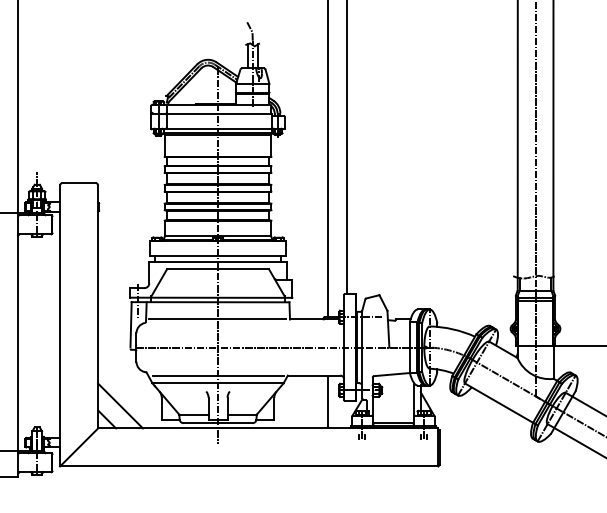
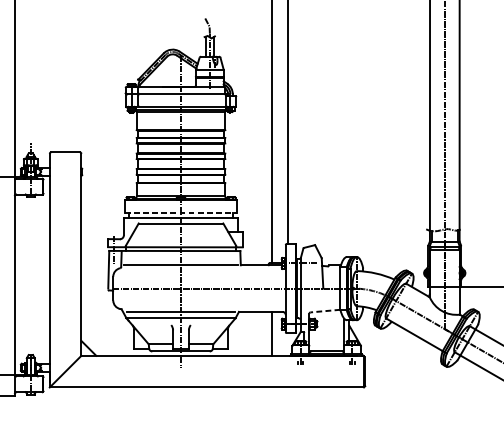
line: (218, 256) -> (181, 213), solid -> dashed
line: (391, 374) -> (325, 311), solid -> dashed
line: (120, 405) -> (99, 336), removed

